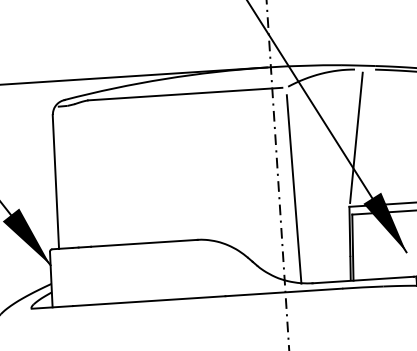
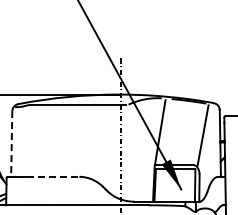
line: (55, 181) -> (11, 143), solid -> dashed
line: (292, 188) -> (127, 154), removed
line: (145, 242) -> (53, 176), solid -> dashed

